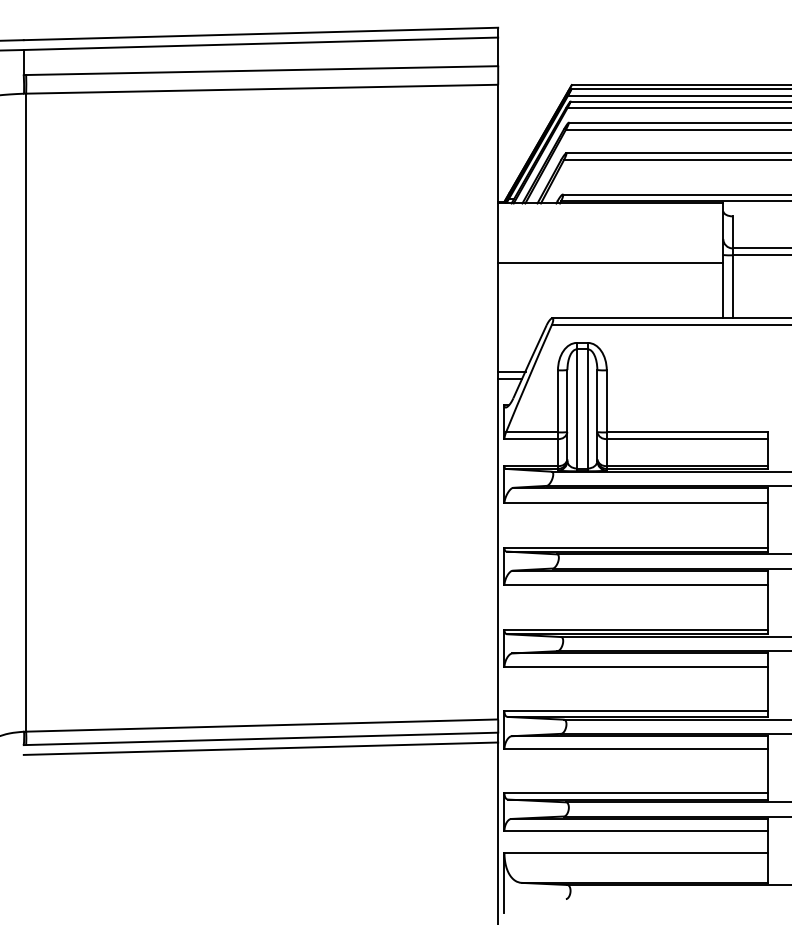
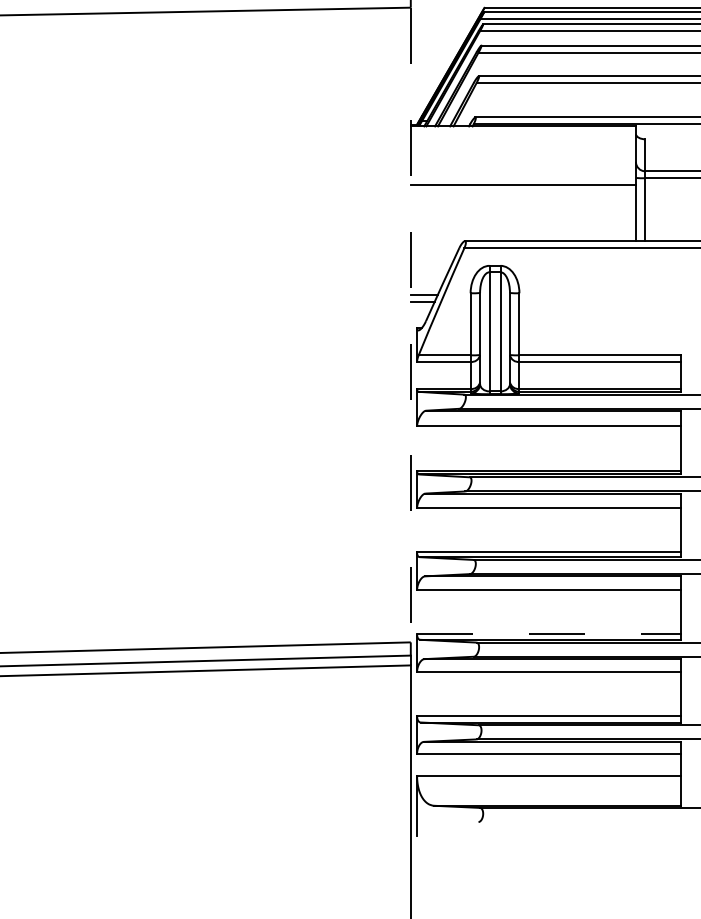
line: (498, 402) -> (411, 325), solid -> dashed
line: (636, 711) -> (549, 634), solid -> dashed

